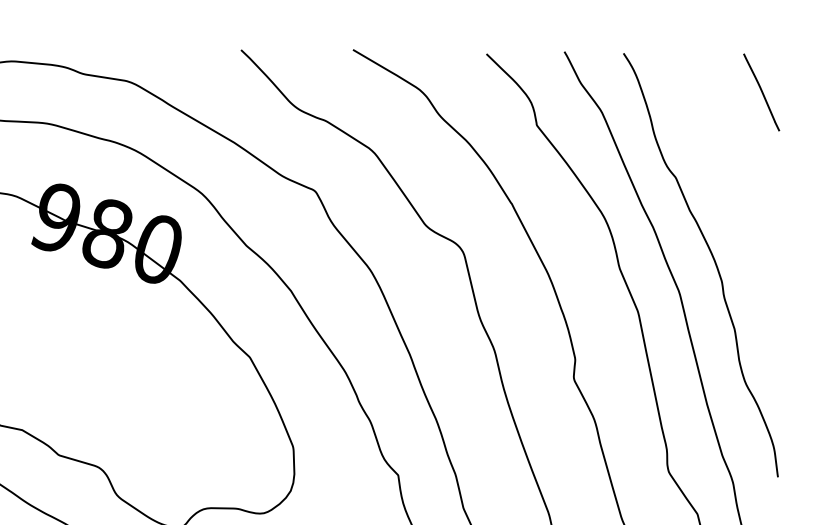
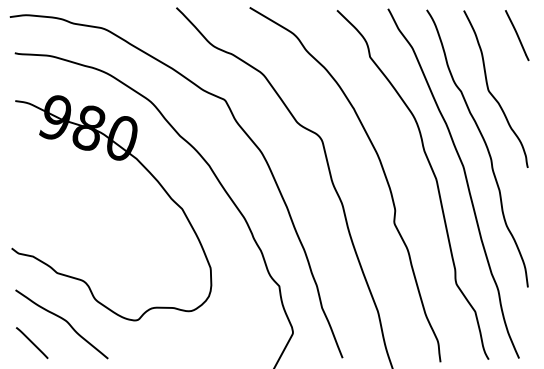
curve: (722, 179) -> (491, 92), added

